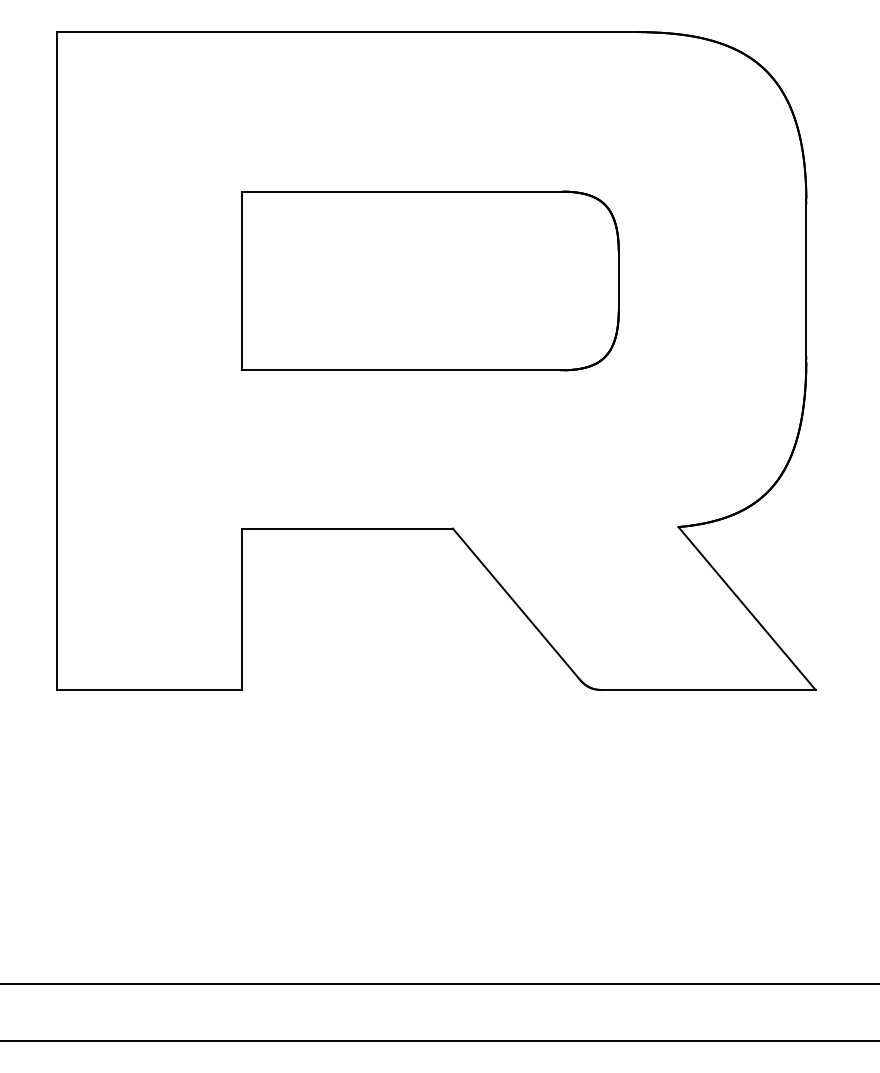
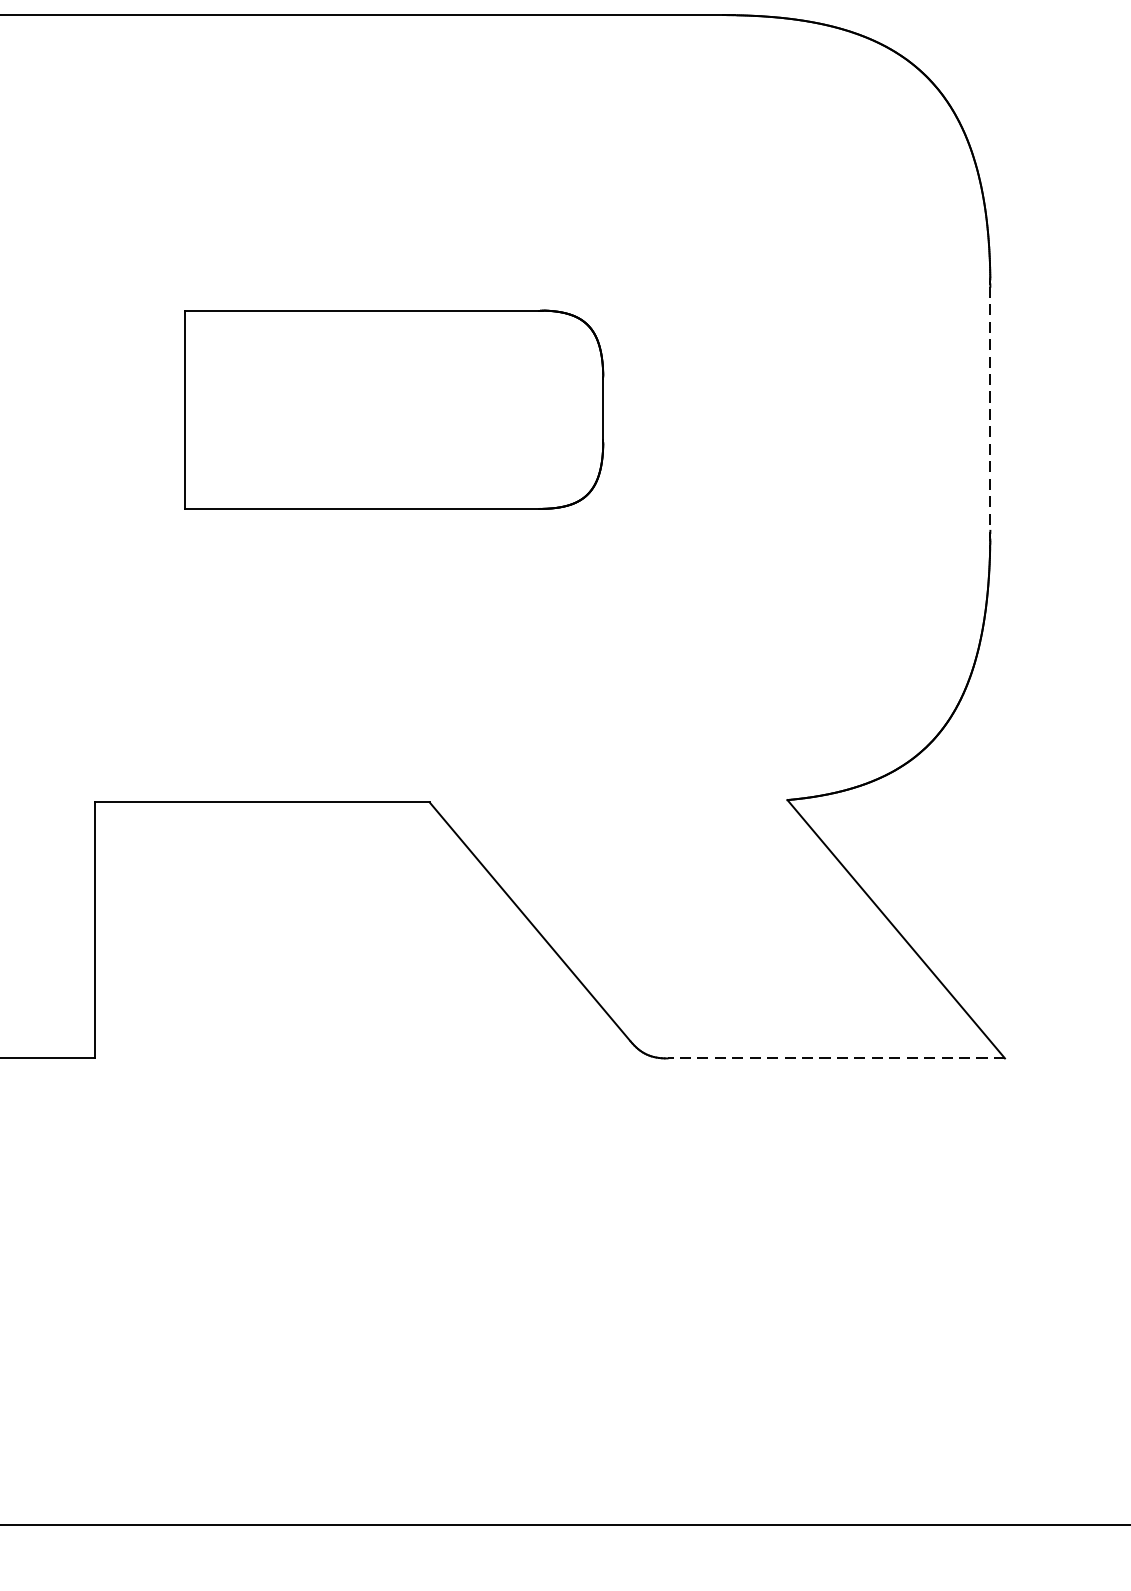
part: (430, 280) -> (394, 408), size x0.7
line: (806, 280) -> (990, 408), solid -> dashed
line: (708, 689) -> (835, 1057), solid -> dashed

